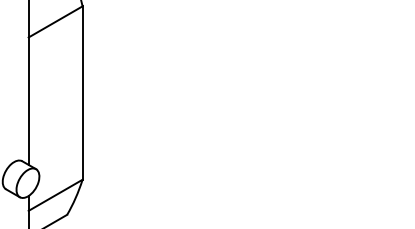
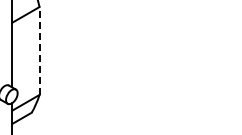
line: (82, 92) -> (39, 50), solid -> dashed

